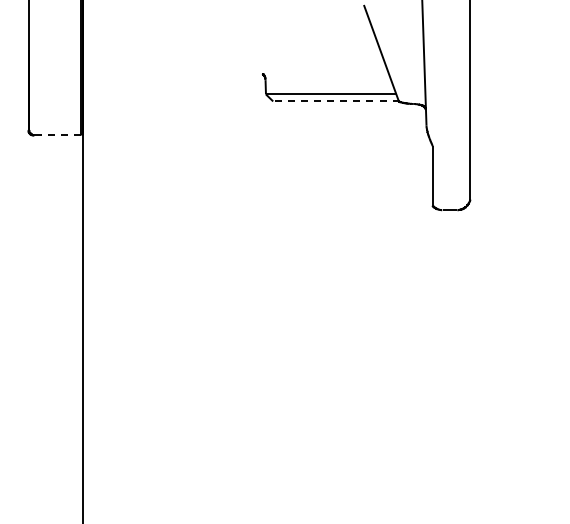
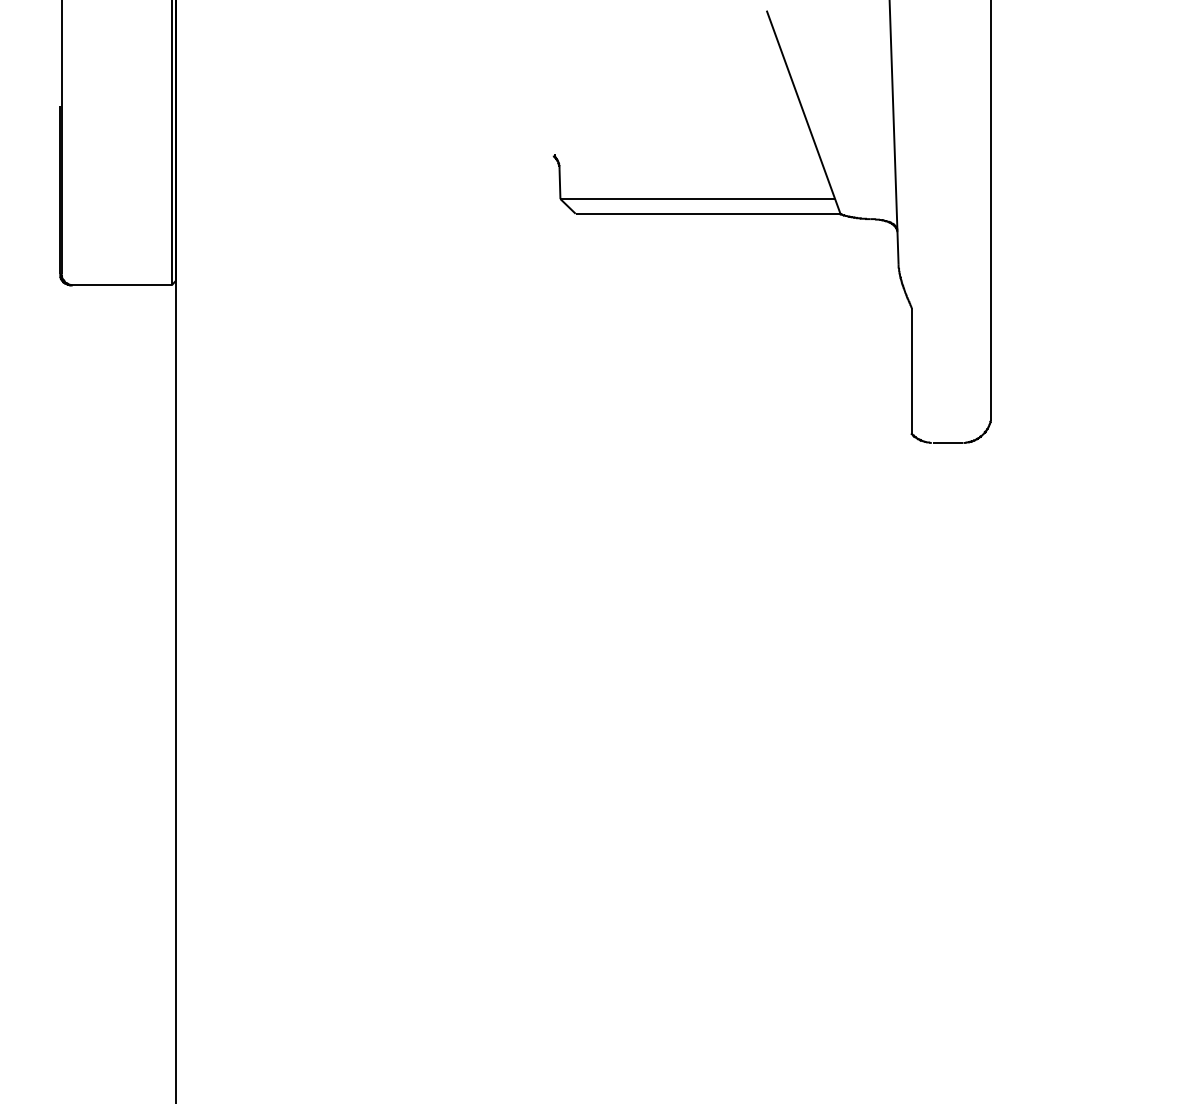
line: (335, 101) -> (706, 213), dashed -> solid
line: (58, 135) -> (123, 285), dashed -> solid

